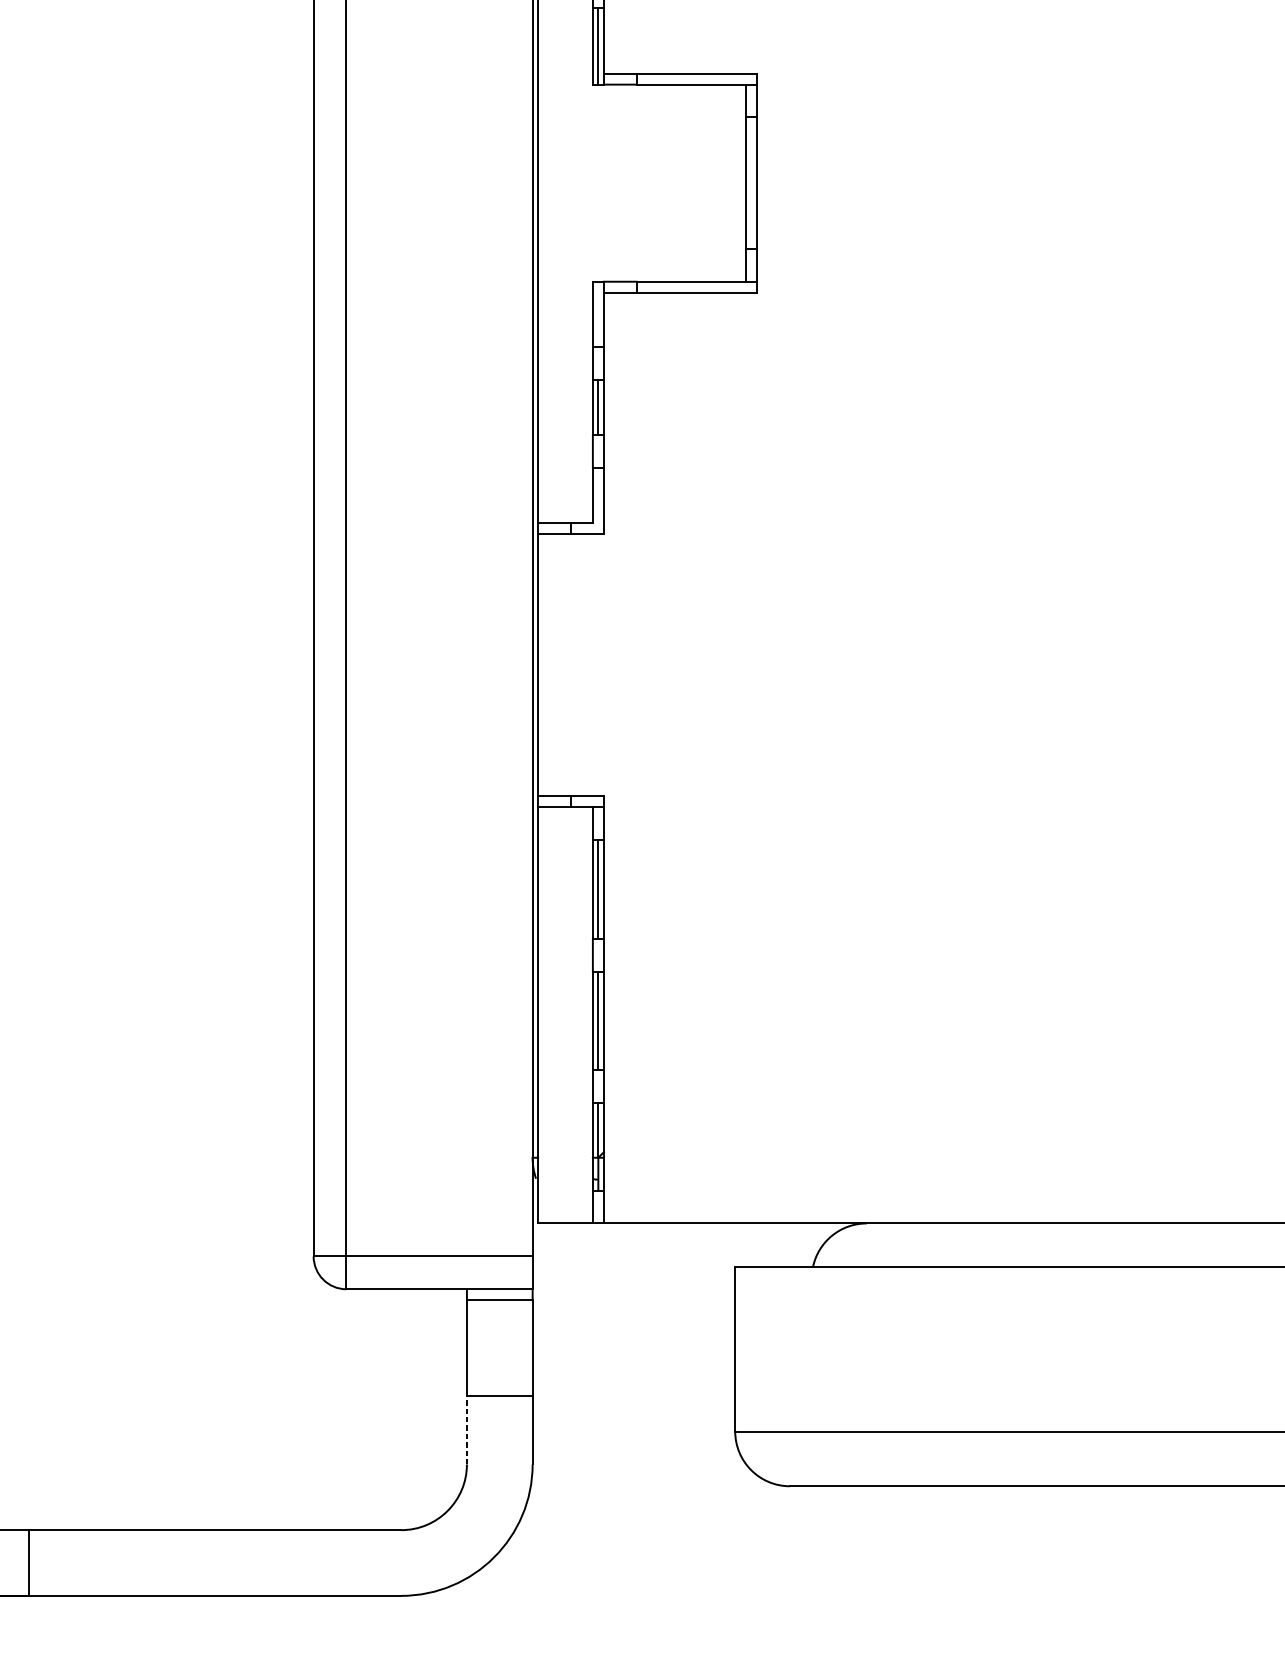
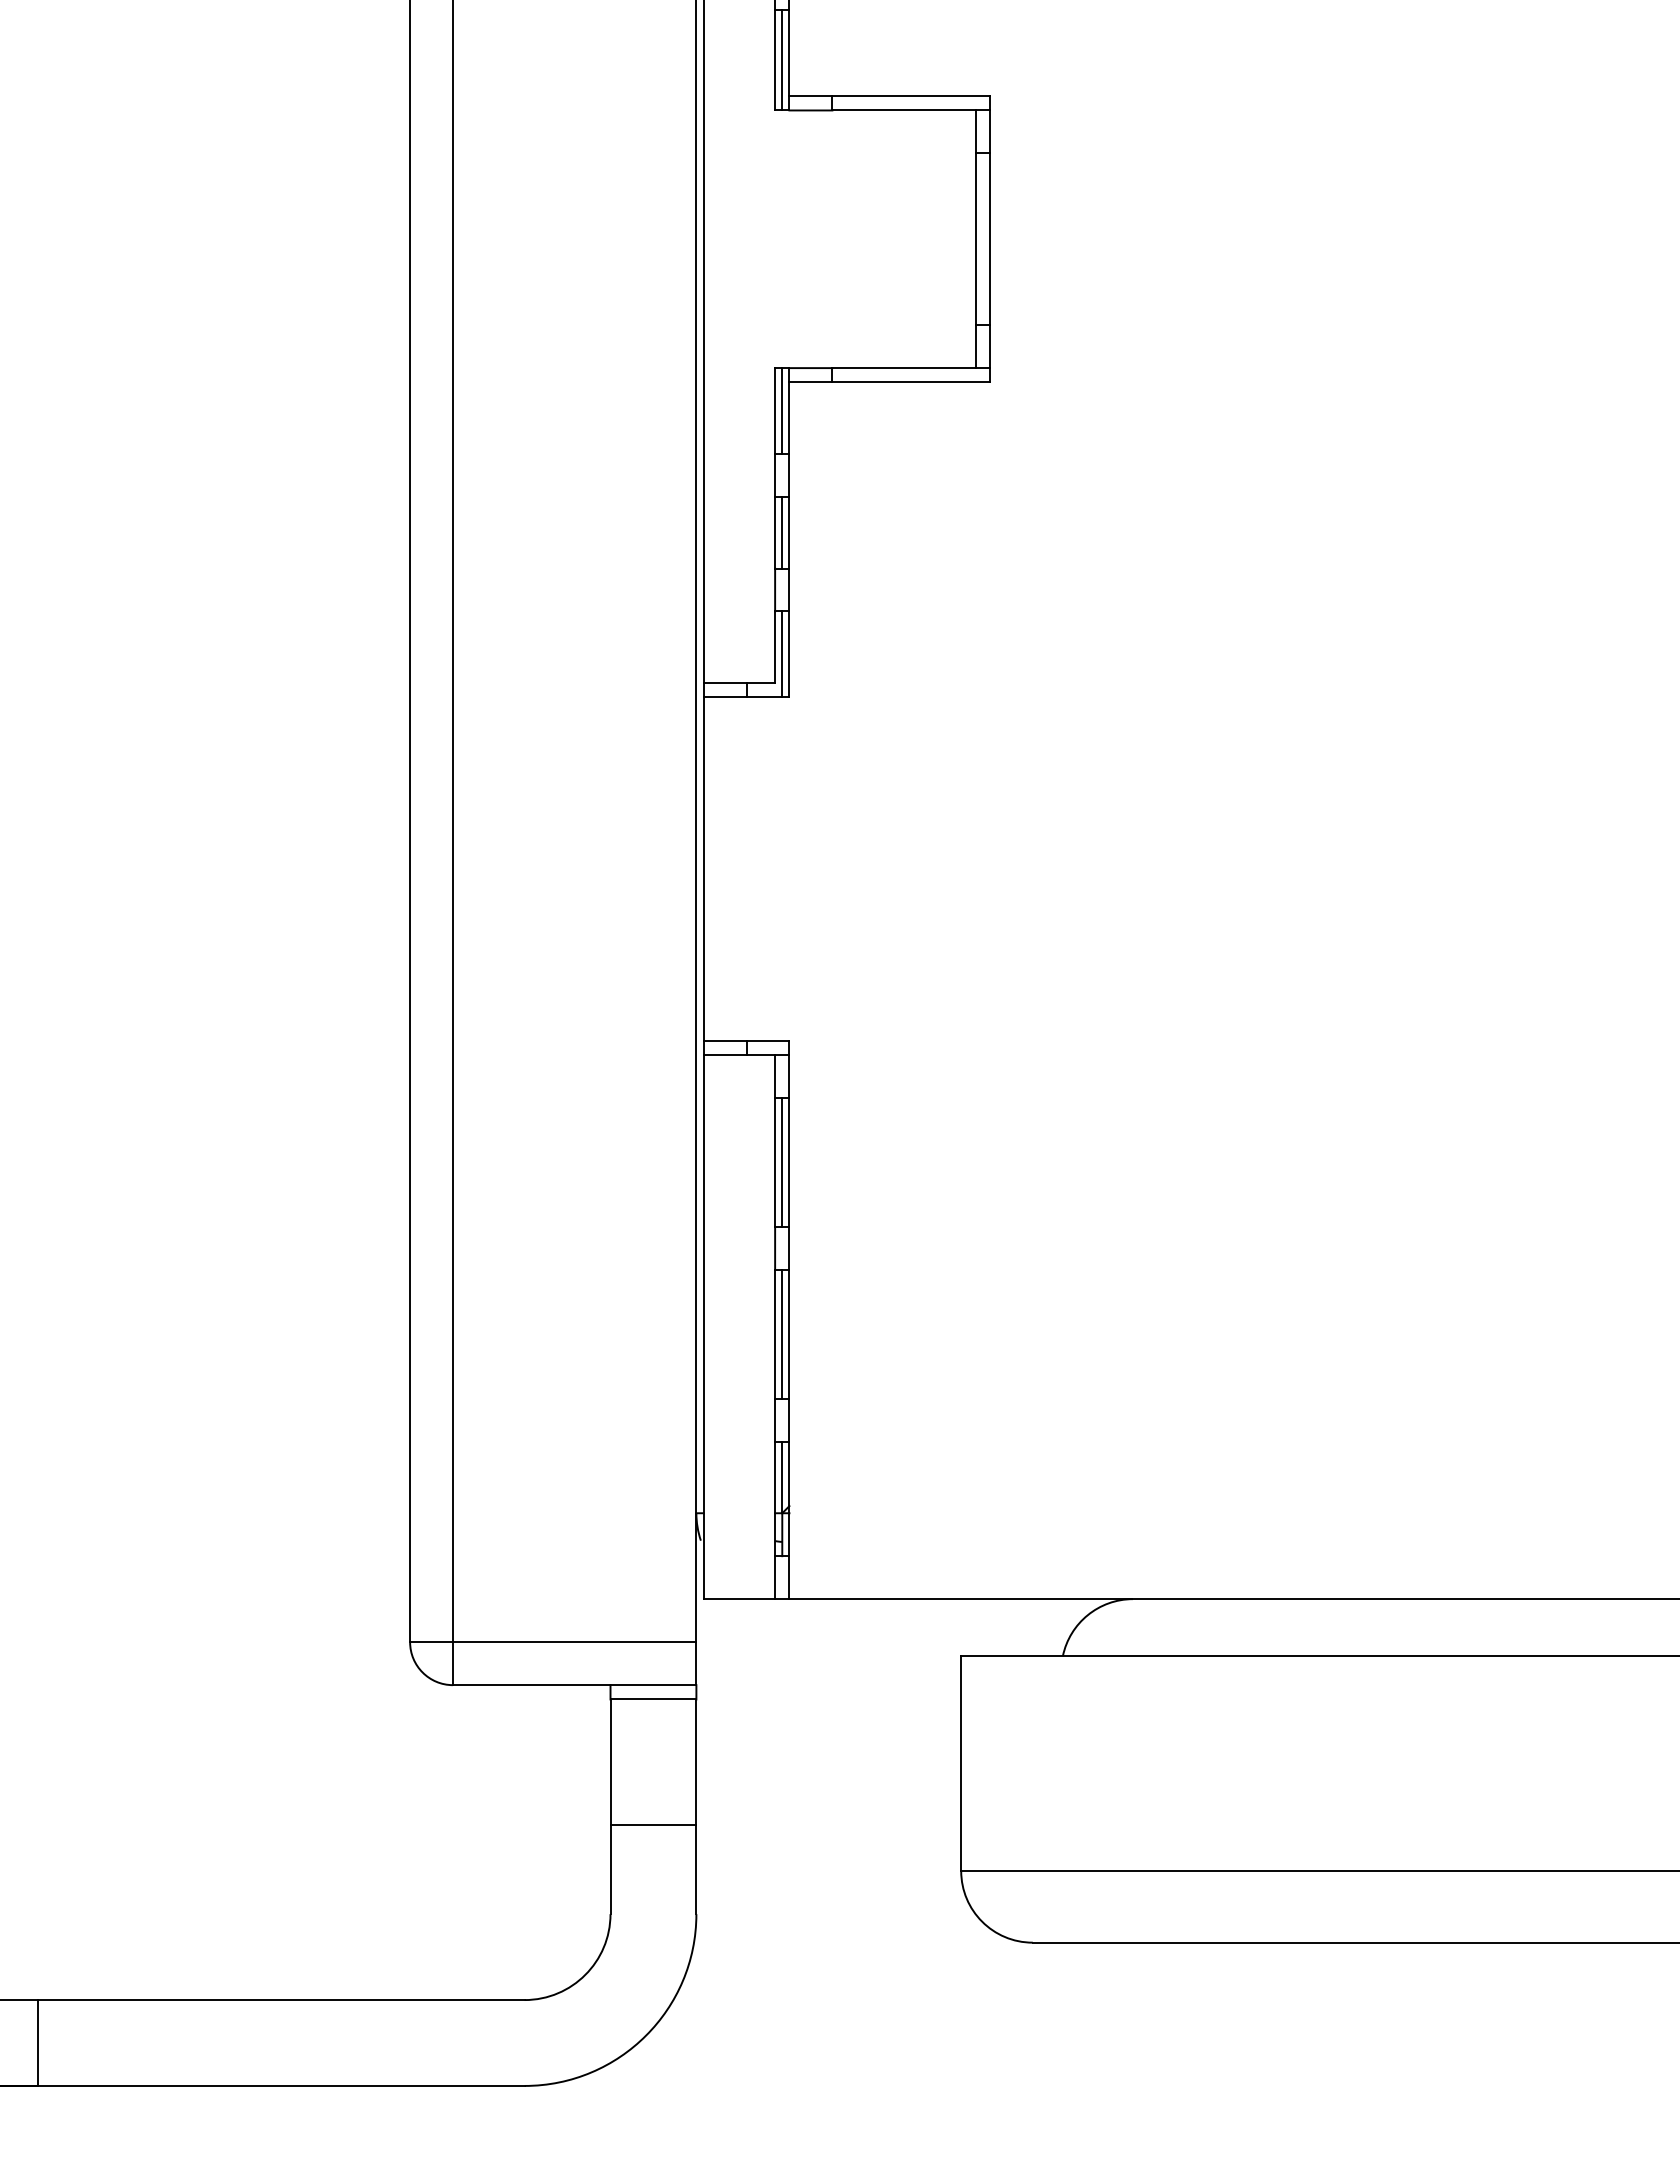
line: (598, 314) -> (782, 411), added
line: (598, 500) -> (782, 654), added
line: (466, 1430) -> (610, 1869), dashed -> solid

